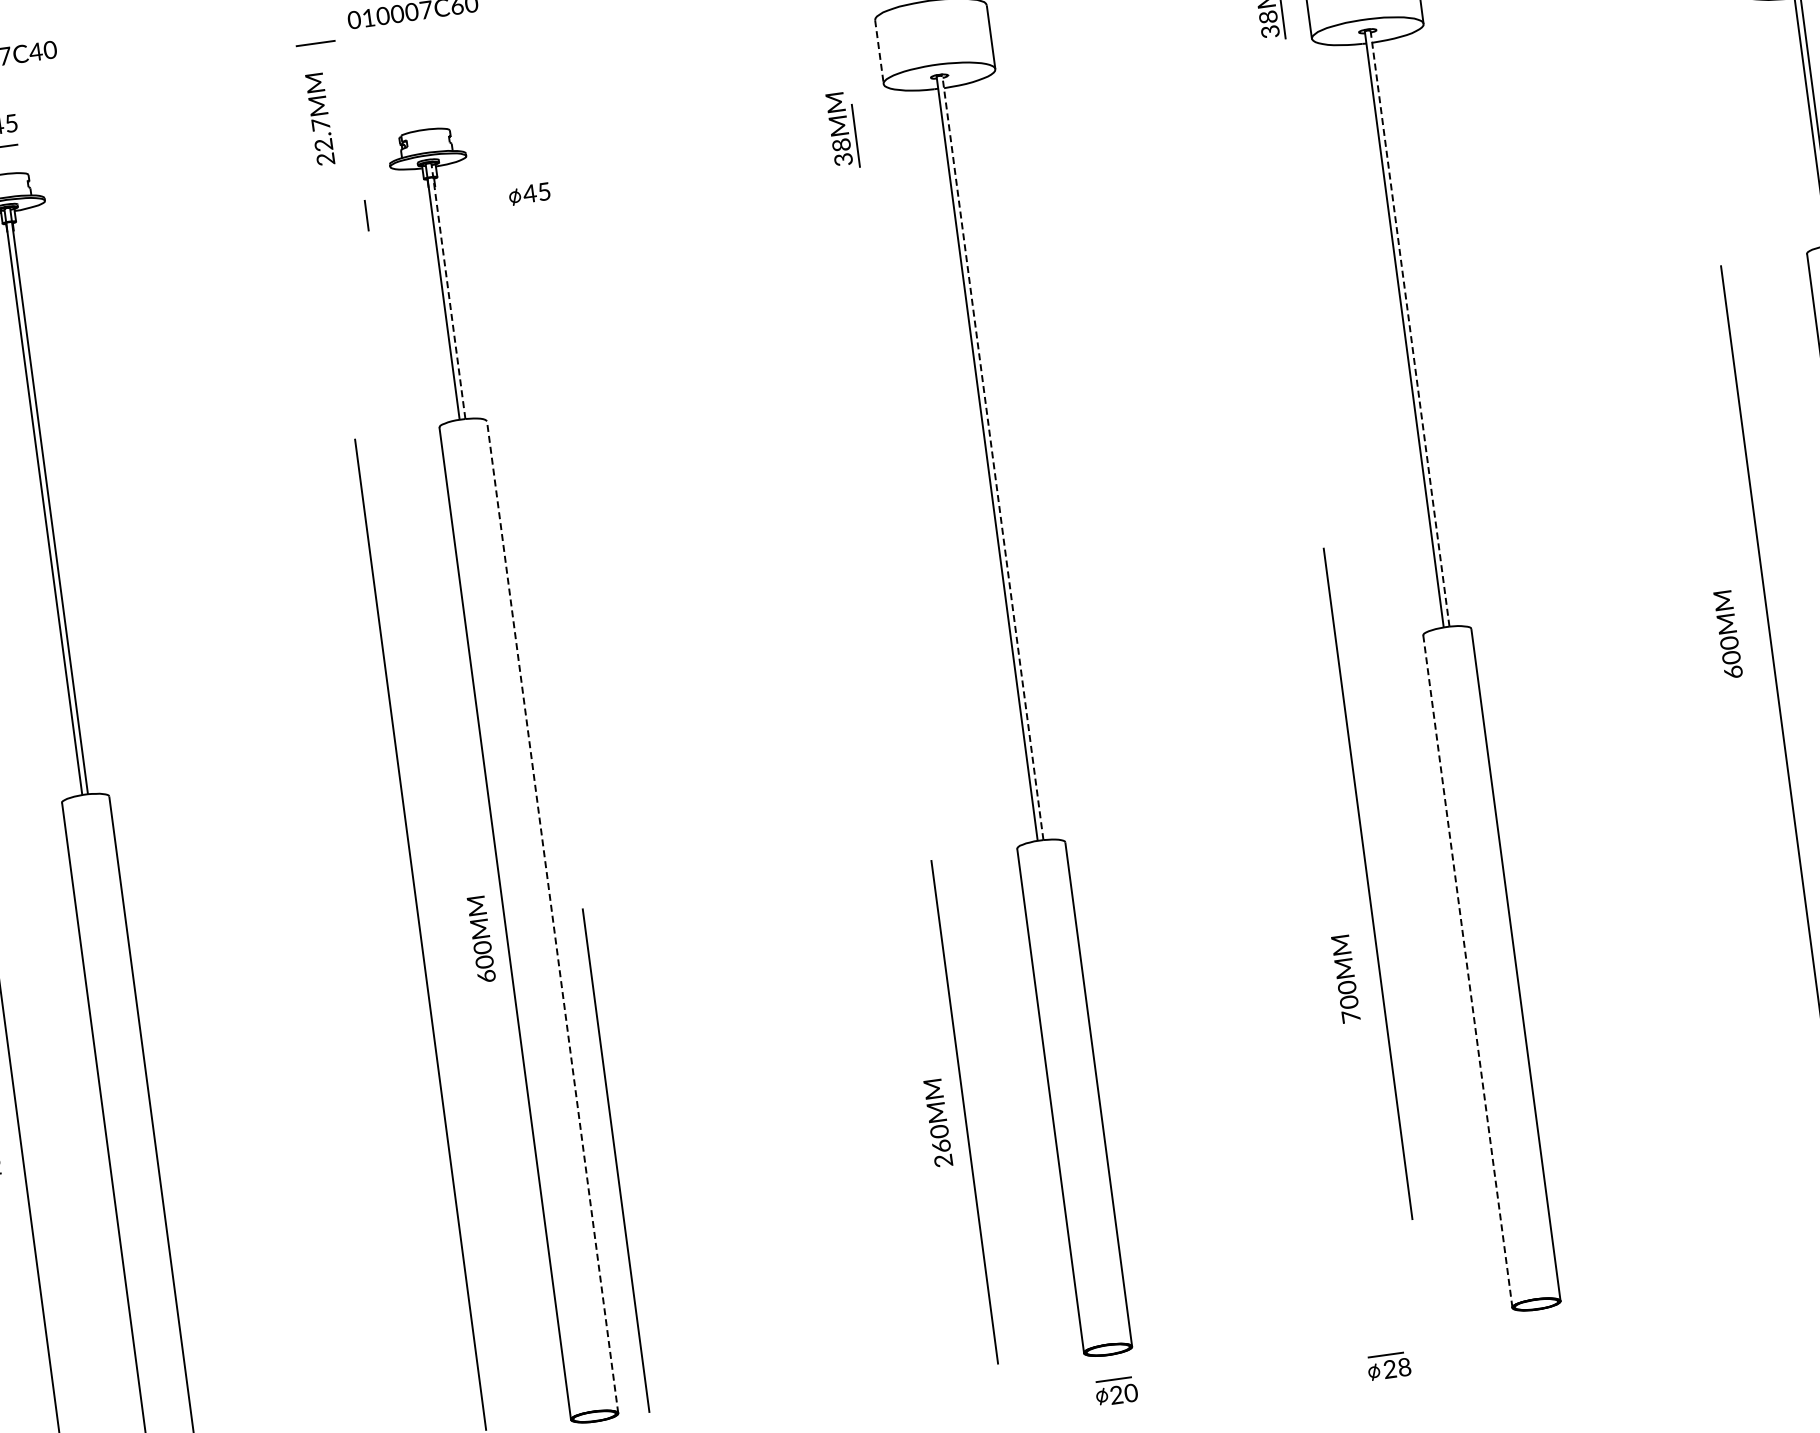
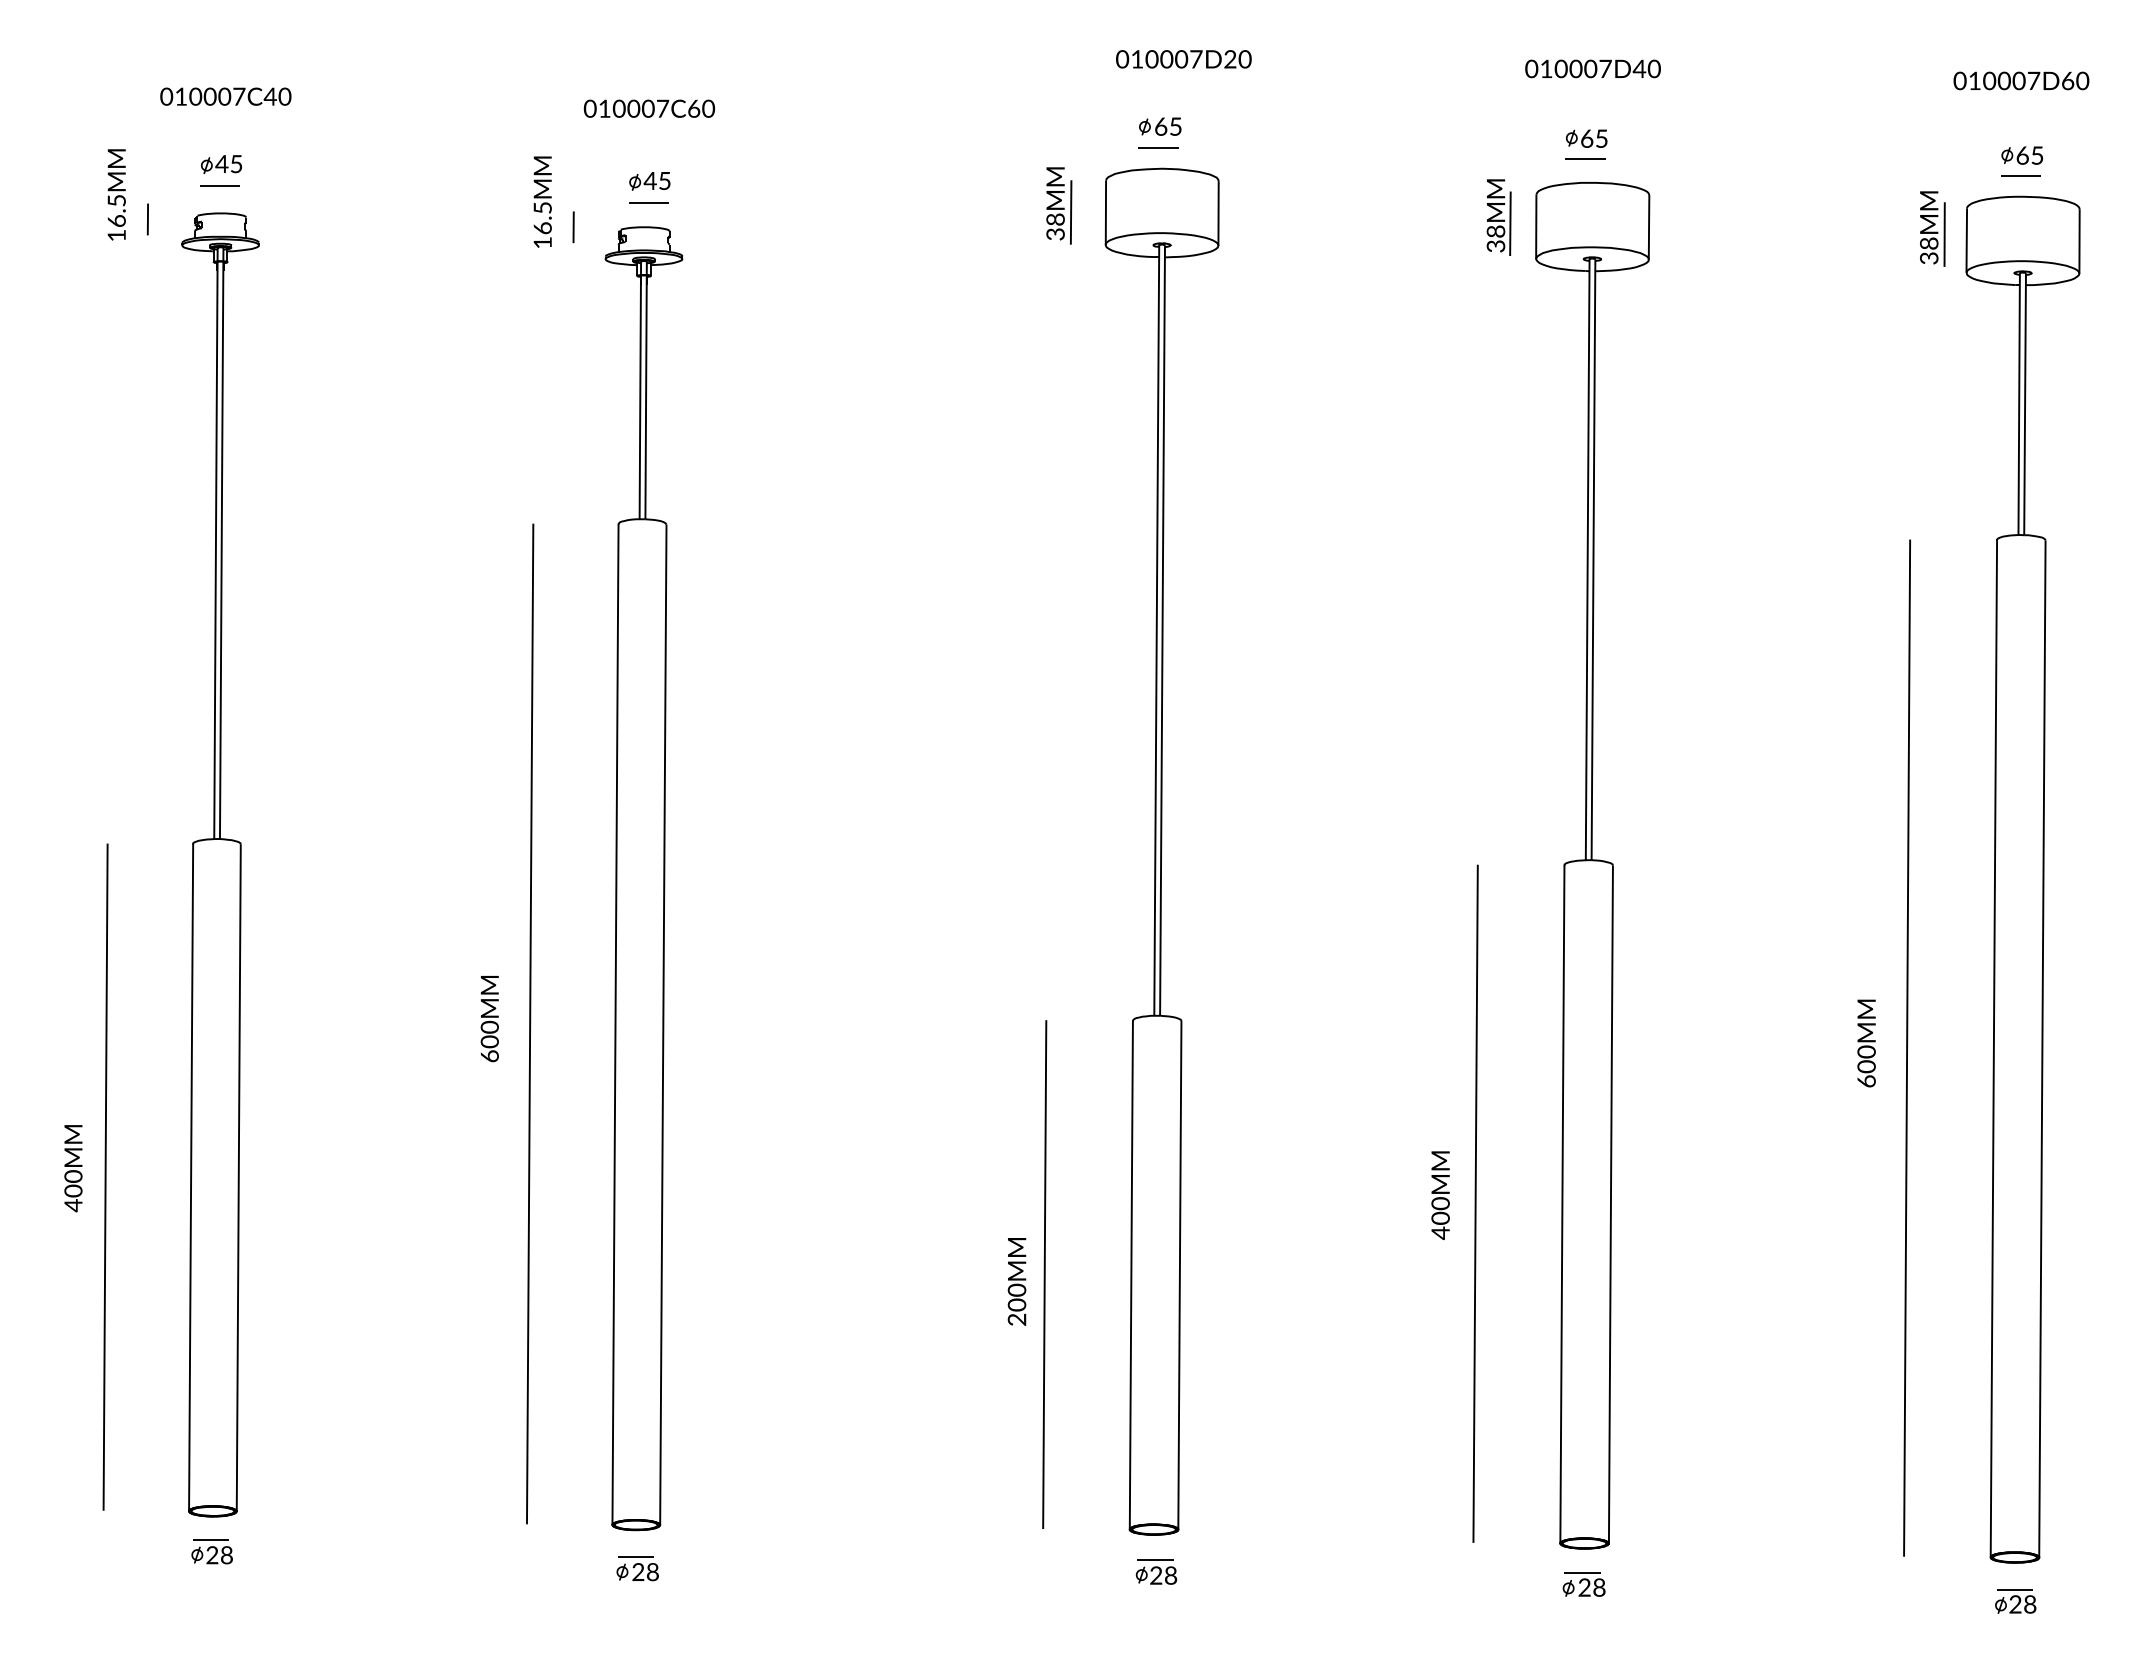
line: (315, 43) -> (648, 202), moved
line: (879, 52) -> (1105, 213), dashed -> solid
part: (843, 130) -> (1059, 205), moved
text: (322, 141) -> (542, 224), 22.7MM -> 16.5MM
text: (529, 194) -> (649, 181), moved
line: (366, 215) -> (573, 227), moved
line: (448, 291) -> (646, 390), dashed -> solid
line: (1410, 328) -> (1593, 559), dashed -> solid
line: (992, 458) -> (1162, 630), dashed -> solid
text: (1728, 634) -> (1866, 1043), moved
line: (1367, 883) -> (1475, 1203), moved
line: (552, 916) -> (663, 1024), dashed -> solid
text: (481, 940) -> (489, 1019), moved
line: (1467, 971) -> (1562, 1204), dashed -> solid
text: (1351, 1017) -> (1440, 1233), 700MM -> 400MM
text: (940, 1145) -> (1016, 1304), 260MM -> 200MM
line: (615, 1160) -> (692, 1274), removed
part: (1388, 1366) -> (1583, 1584), moved
text: (1130, 1393) -> (1170, 1575), 20 -> 28

